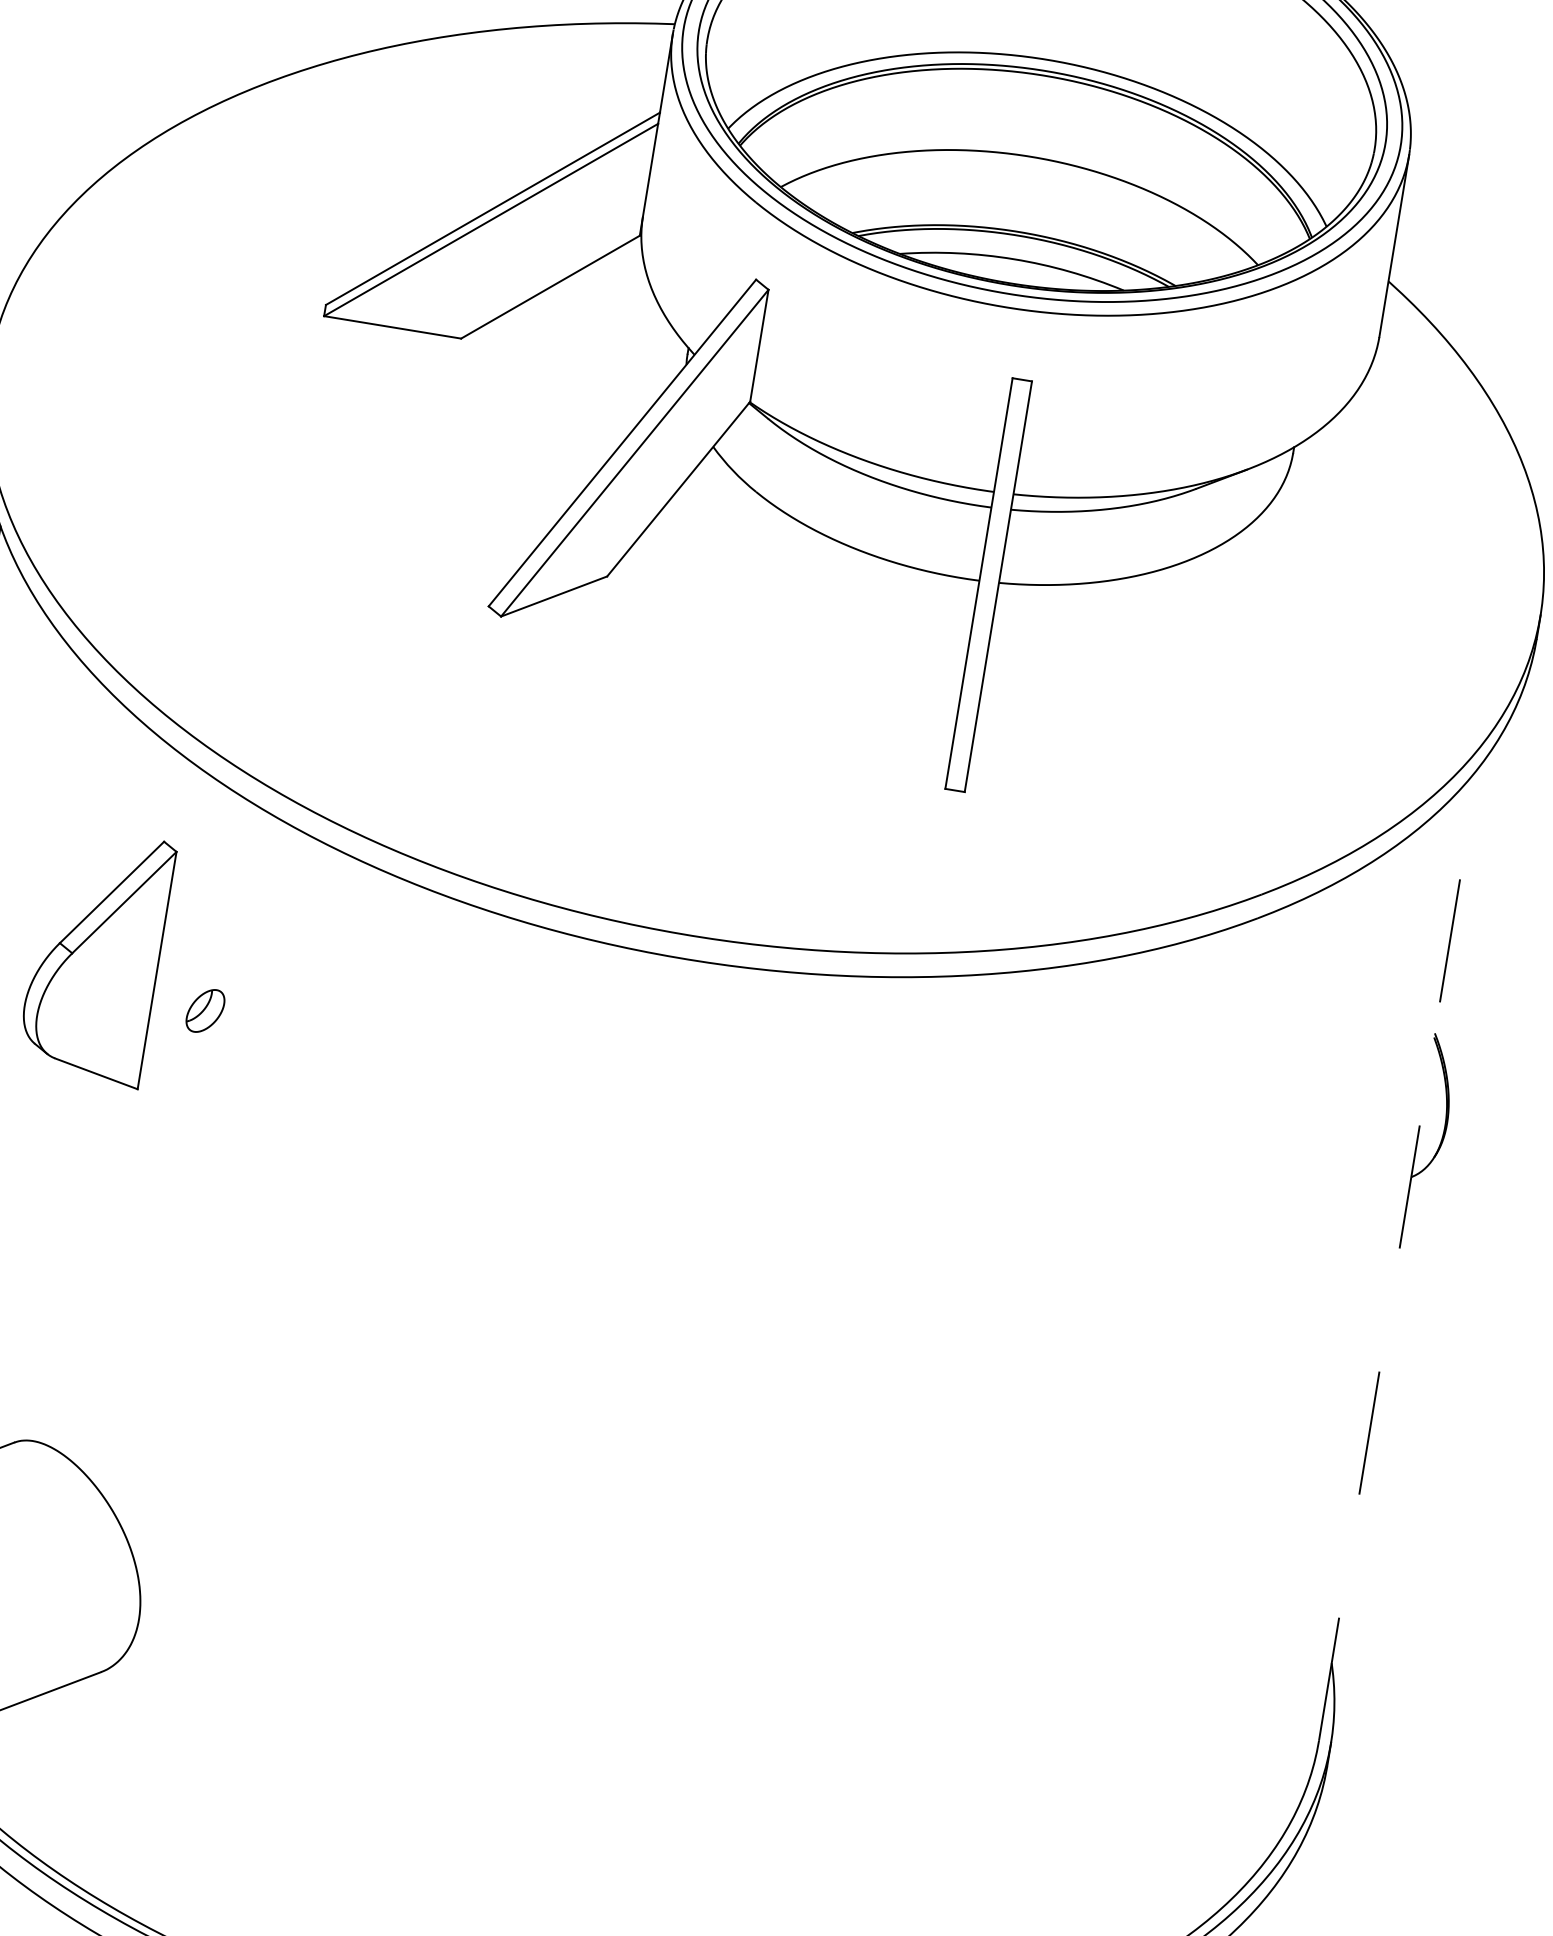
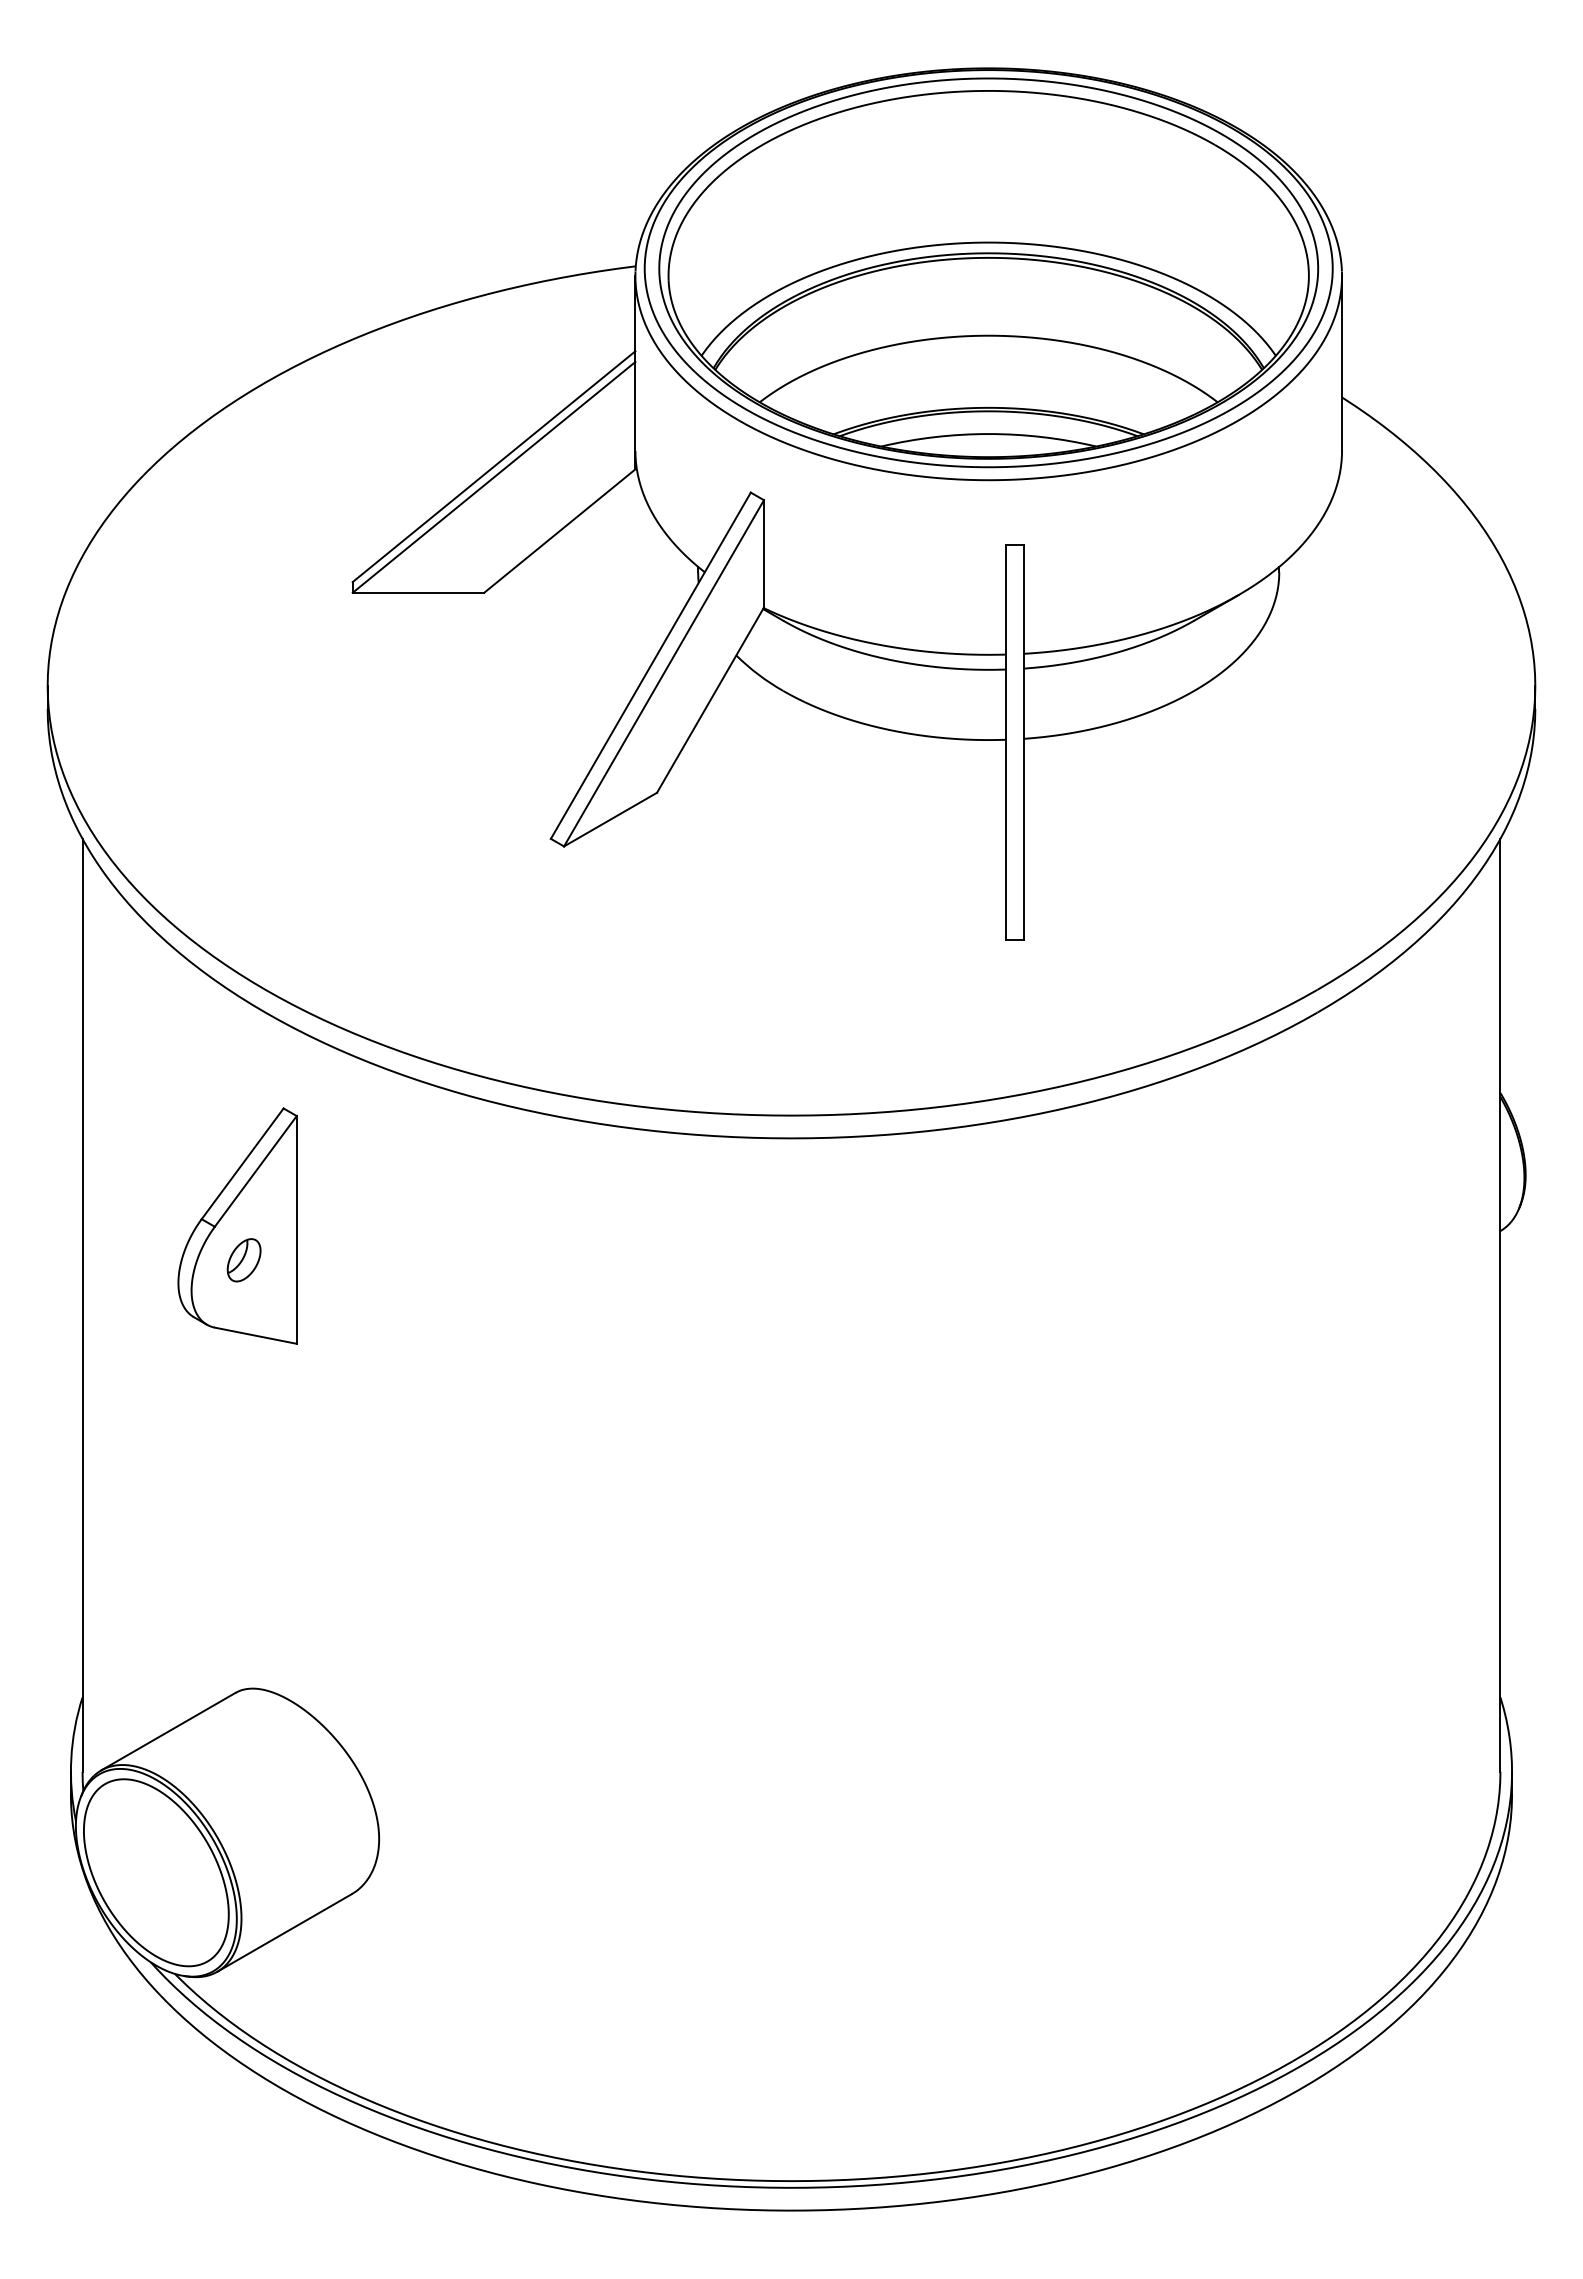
part: (204, 1011) -> (243, 1260), moved
line: (1398, 1253) -> (1500, 1304), dashed -> solid

